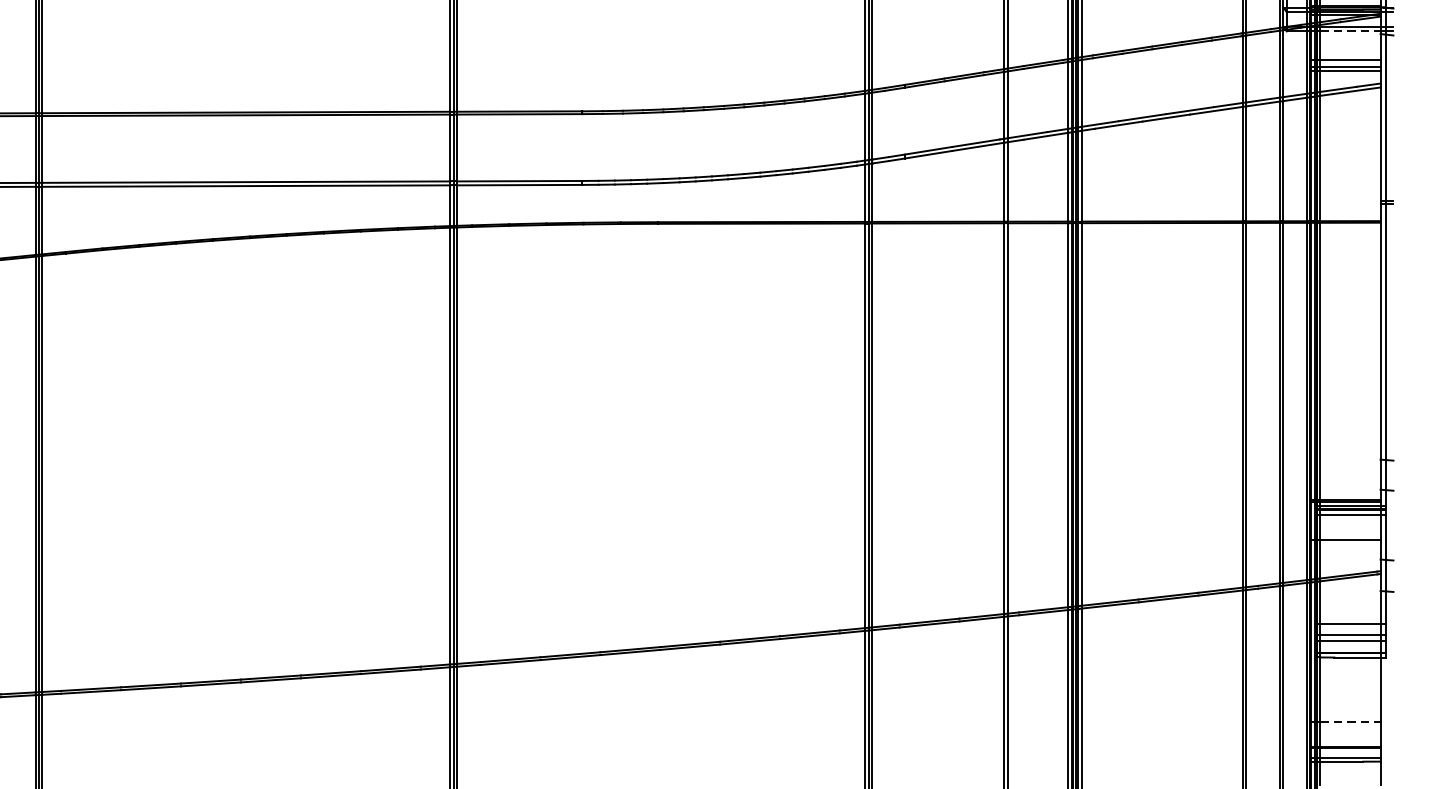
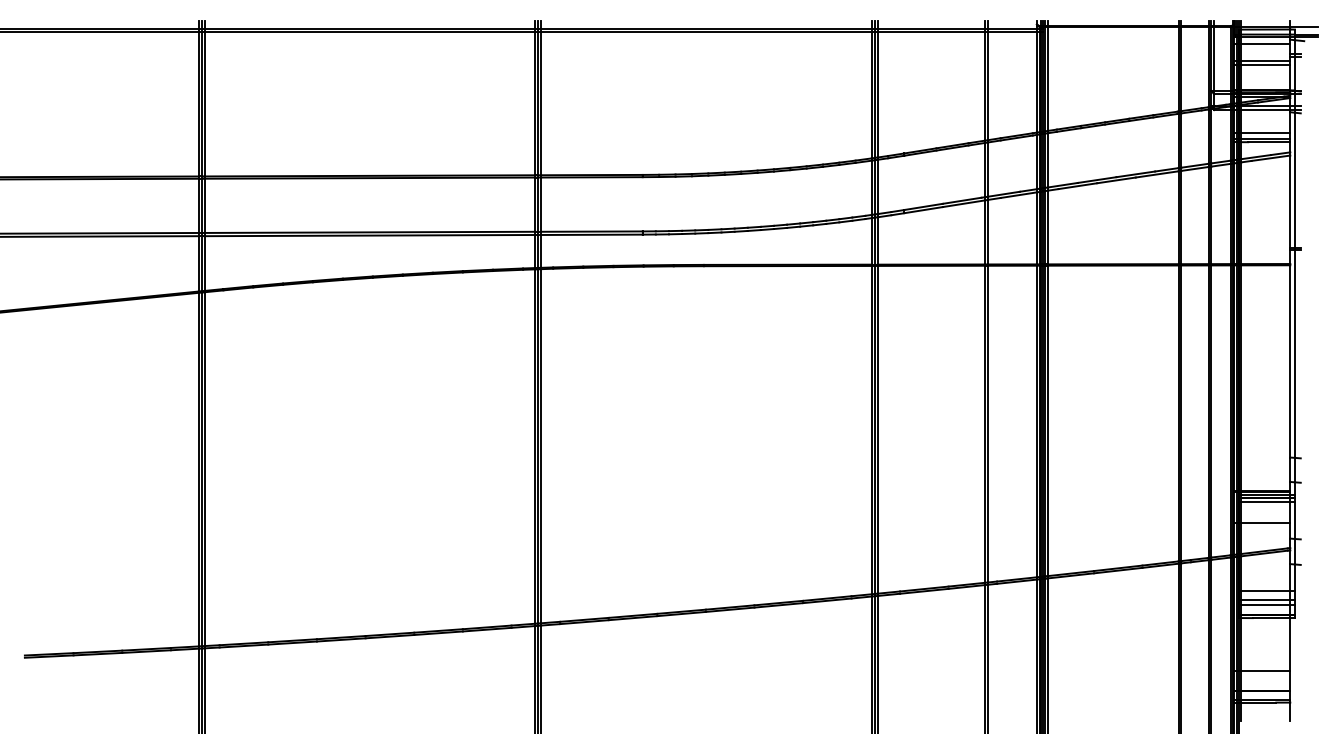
line: (1349, 31) -> (1265, 110), dashed -> solid
line: (1349, 722) -> (1265, 670), dashed -> solid

